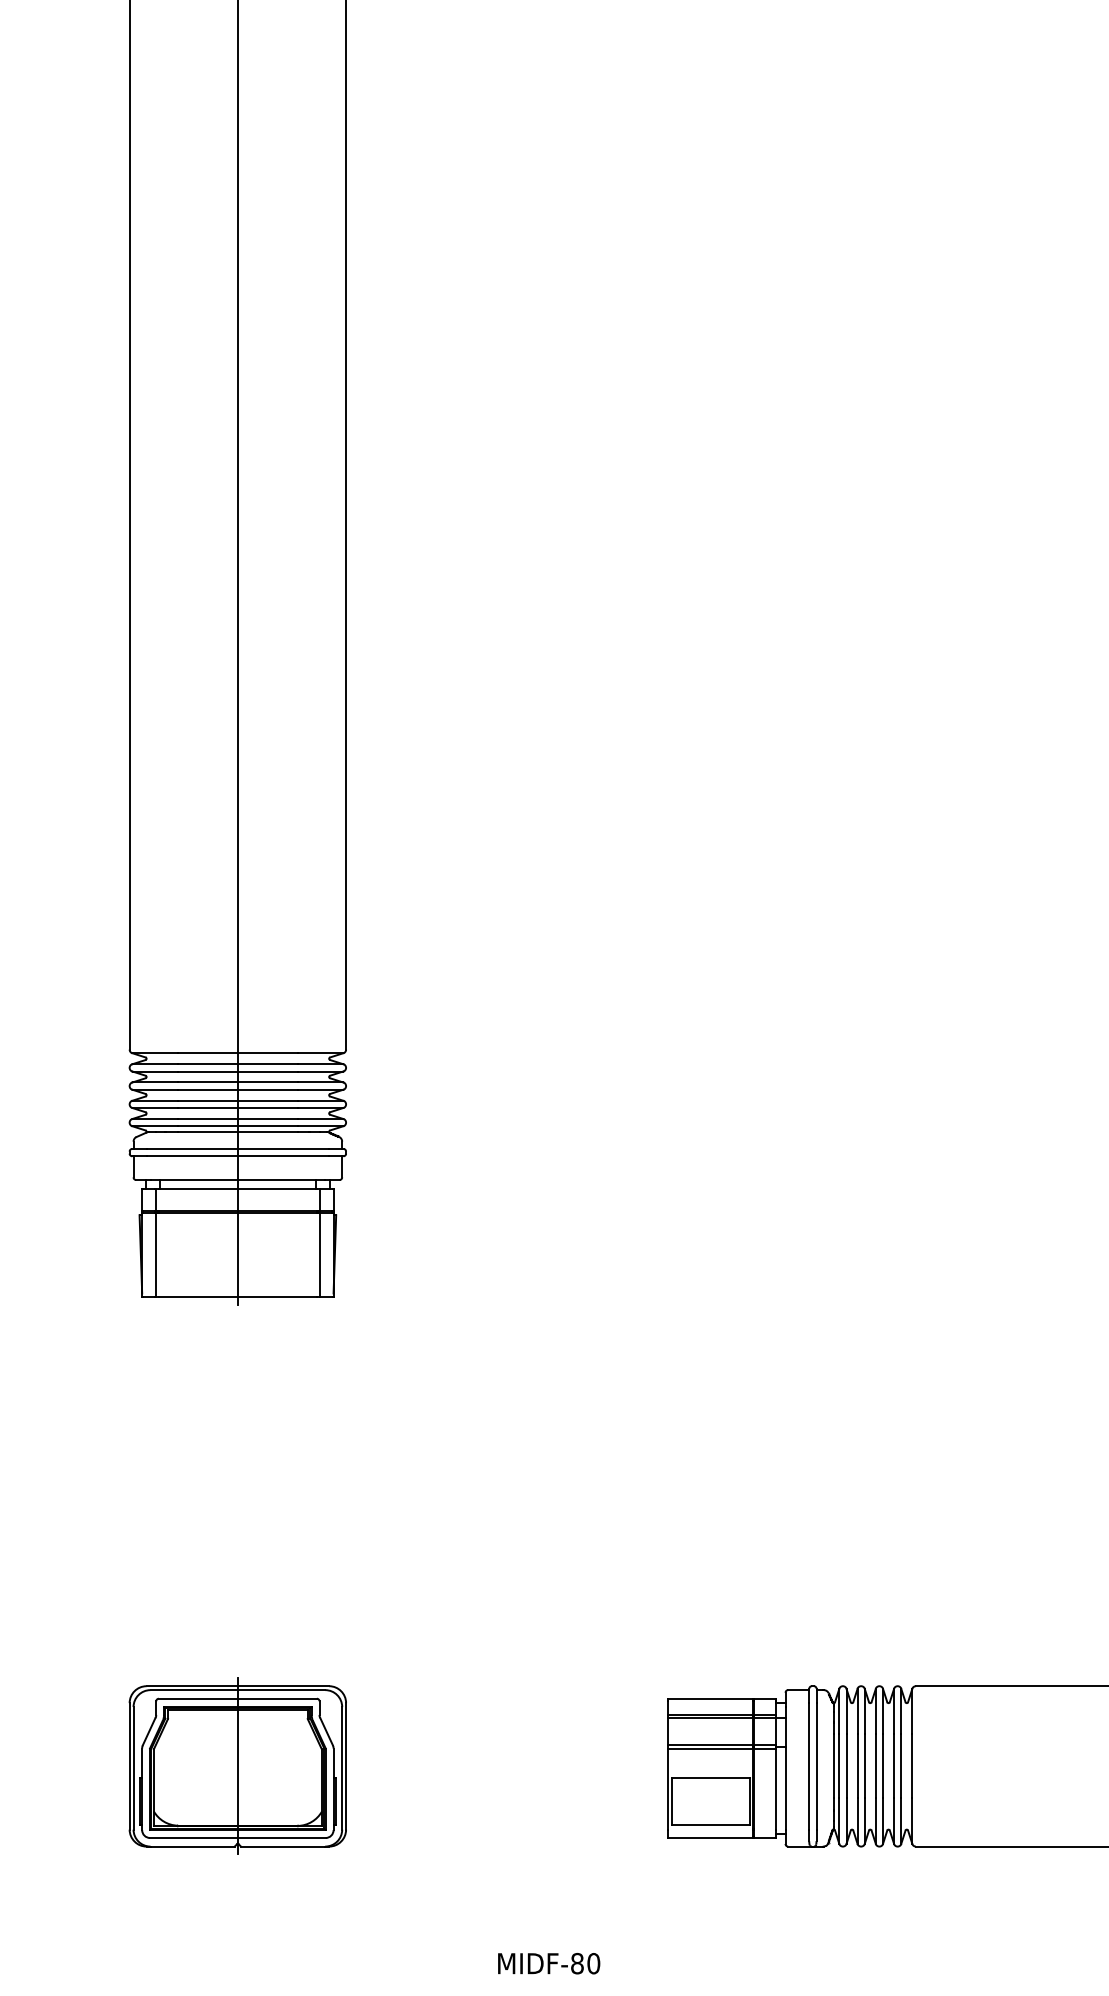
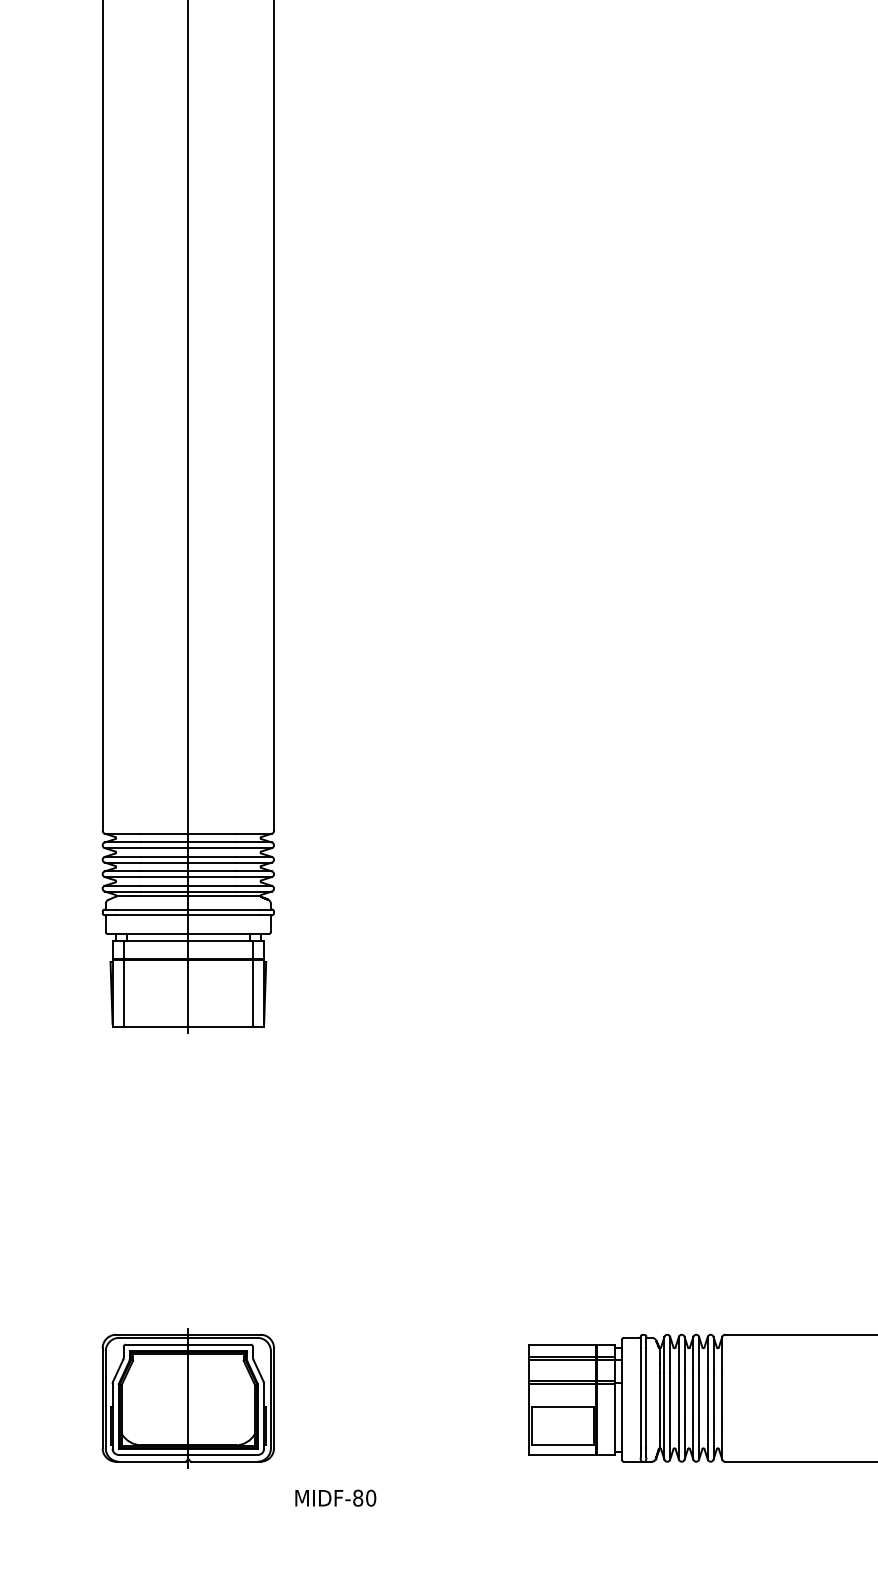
text: (549, 1963) -> (336, 1498), moved

